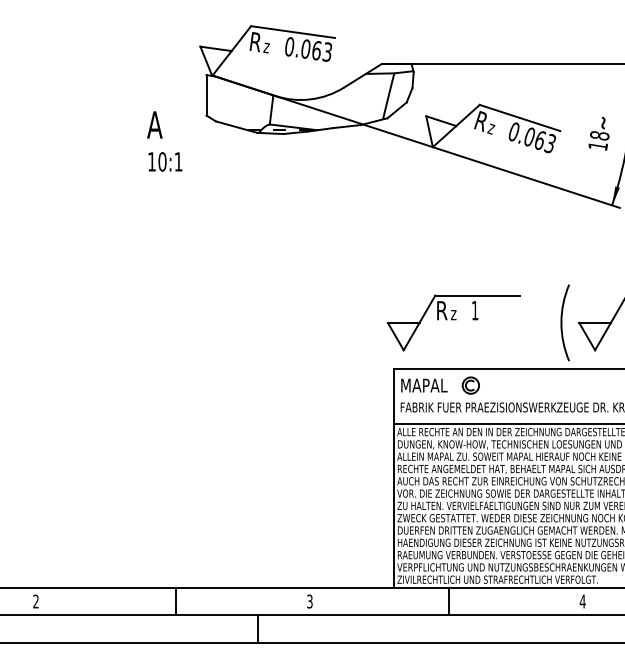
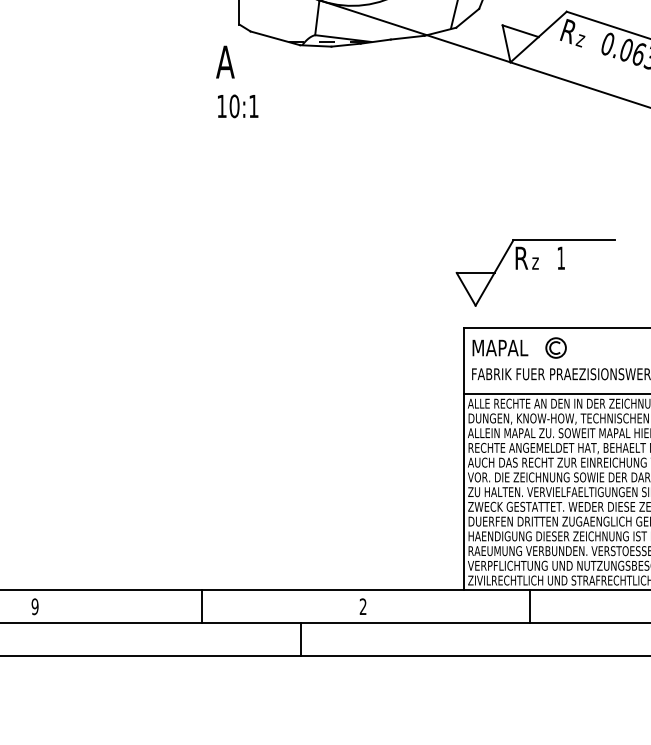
text: (164, 141) -> (236, 81), moved
text: (35, 601) -> (34, 606), 2 -> 9
text: (309, 601) -> (362, 606), 3 -> 2

